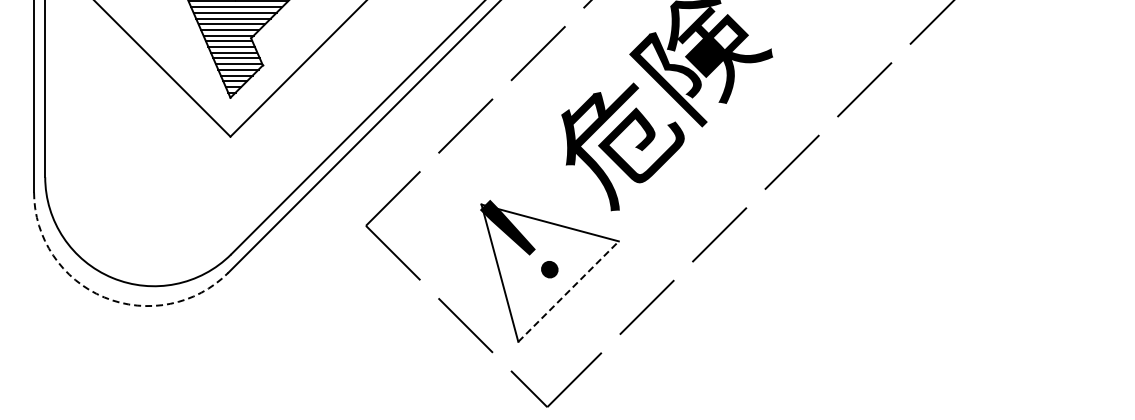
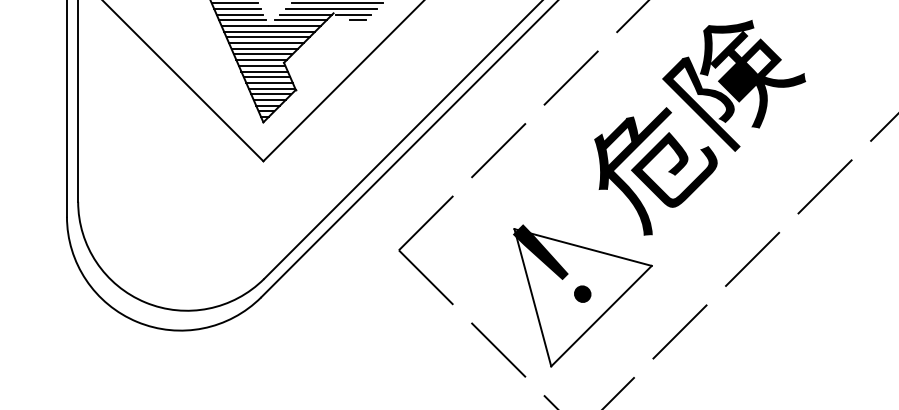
line: (568, 291) -> (601, 316), dashed -> solid
arc: (104, 297) -> (137, 322), dashed -> solid

